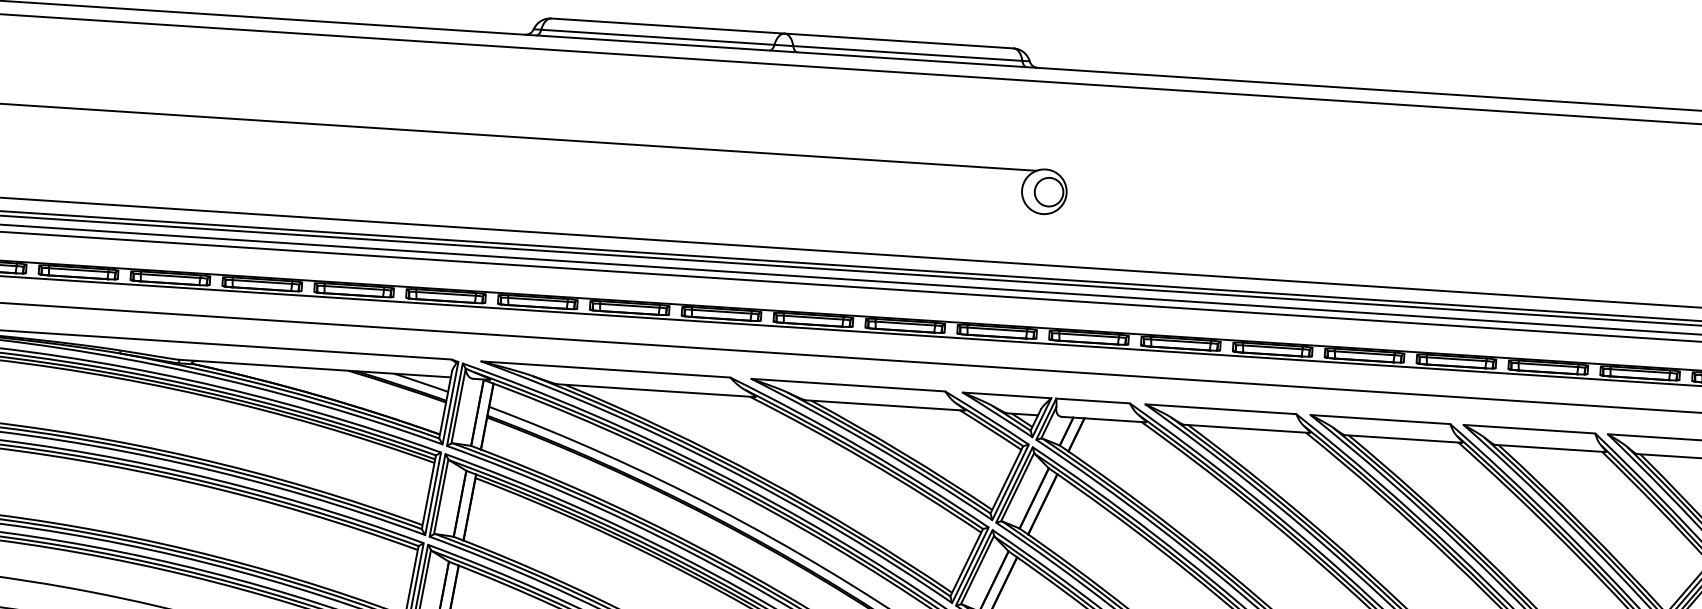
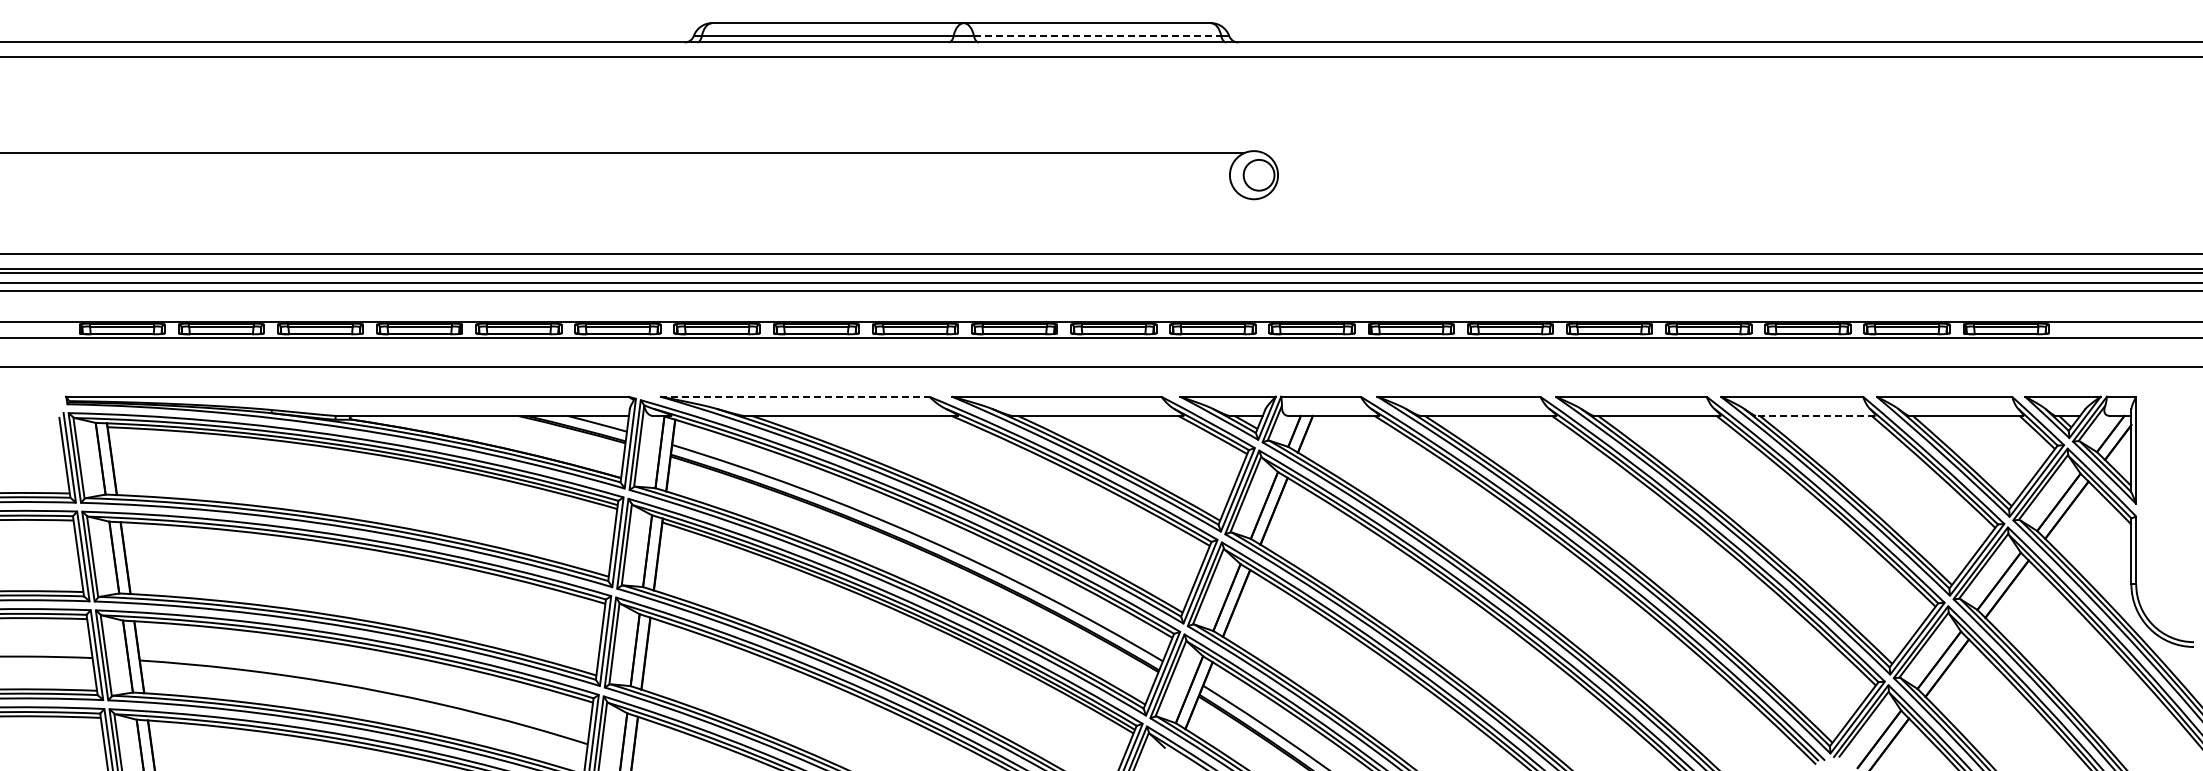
line: (907, 53) -> (1097, 35), solid -> dashed
line: (606, 369) -> (795, 396), solid -> dashed
line: (1550, 448) -> (1815, 415), solid -> dashed

